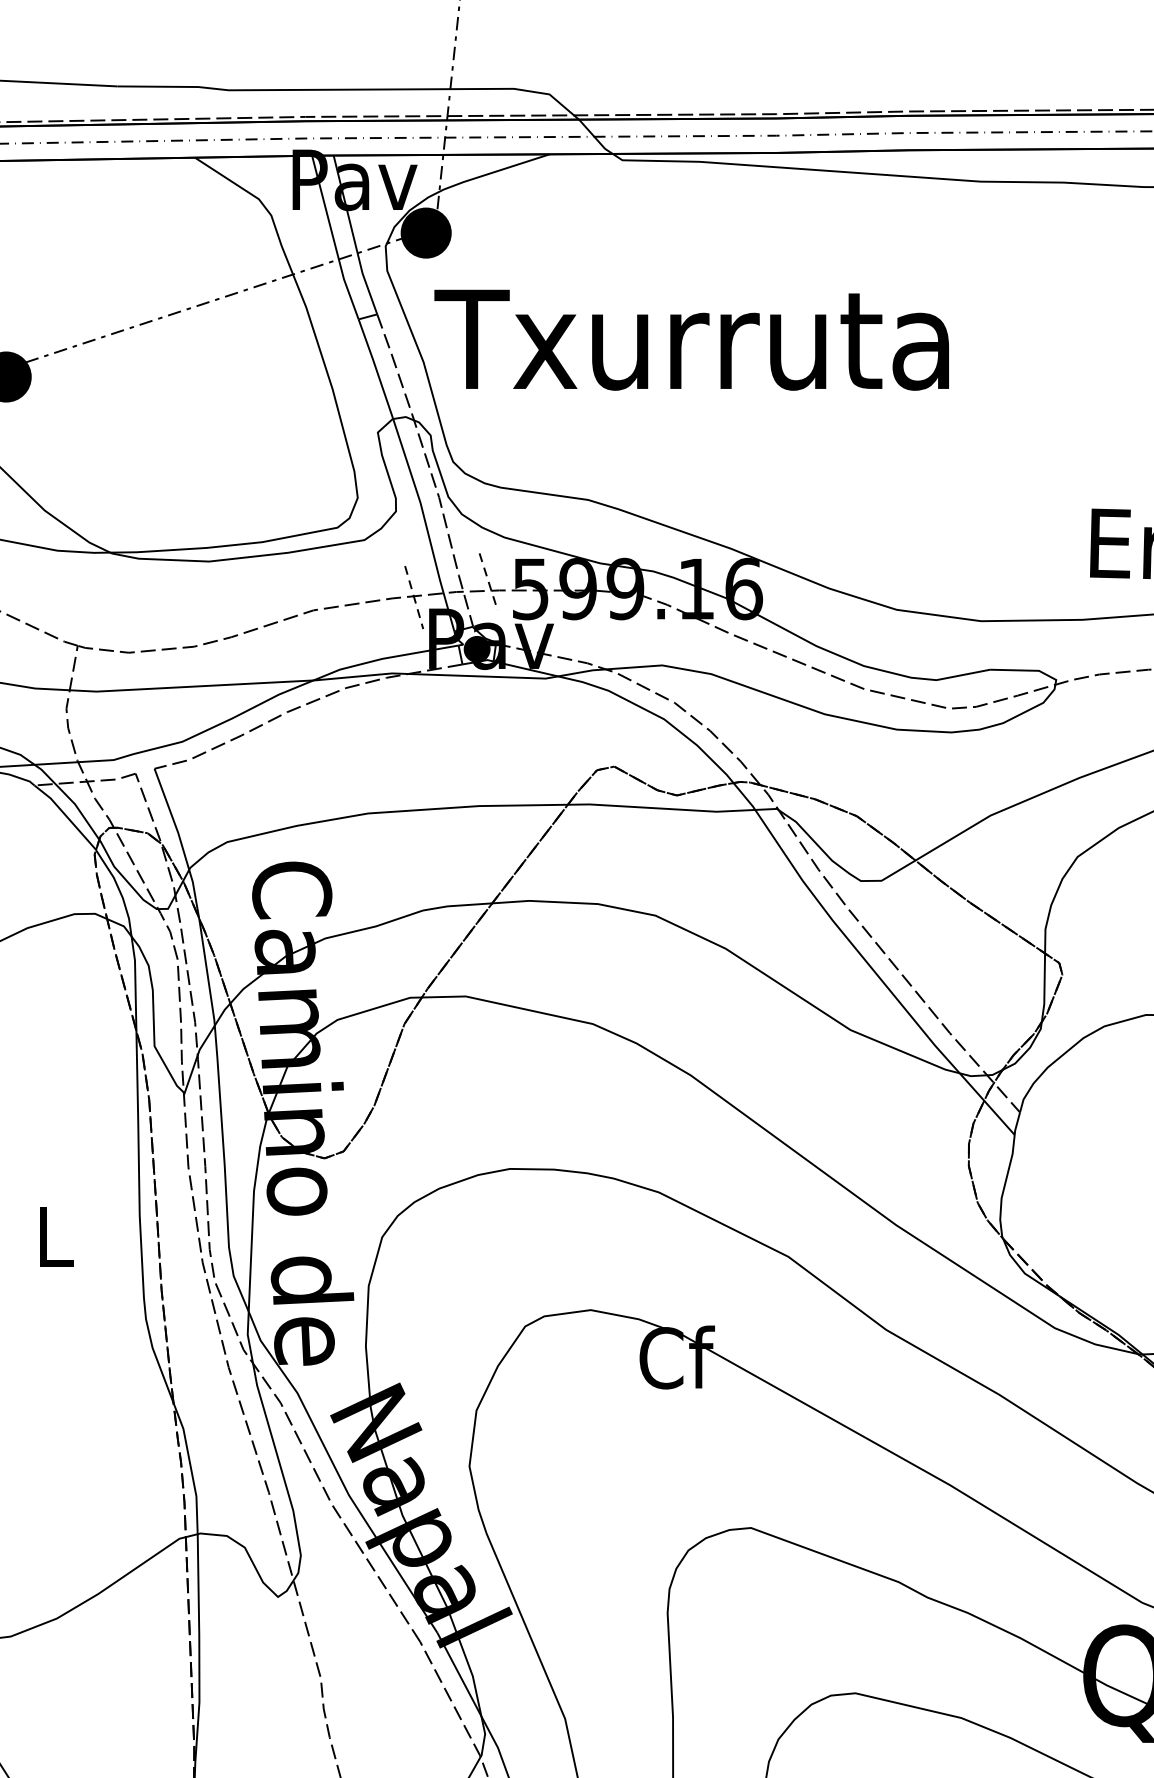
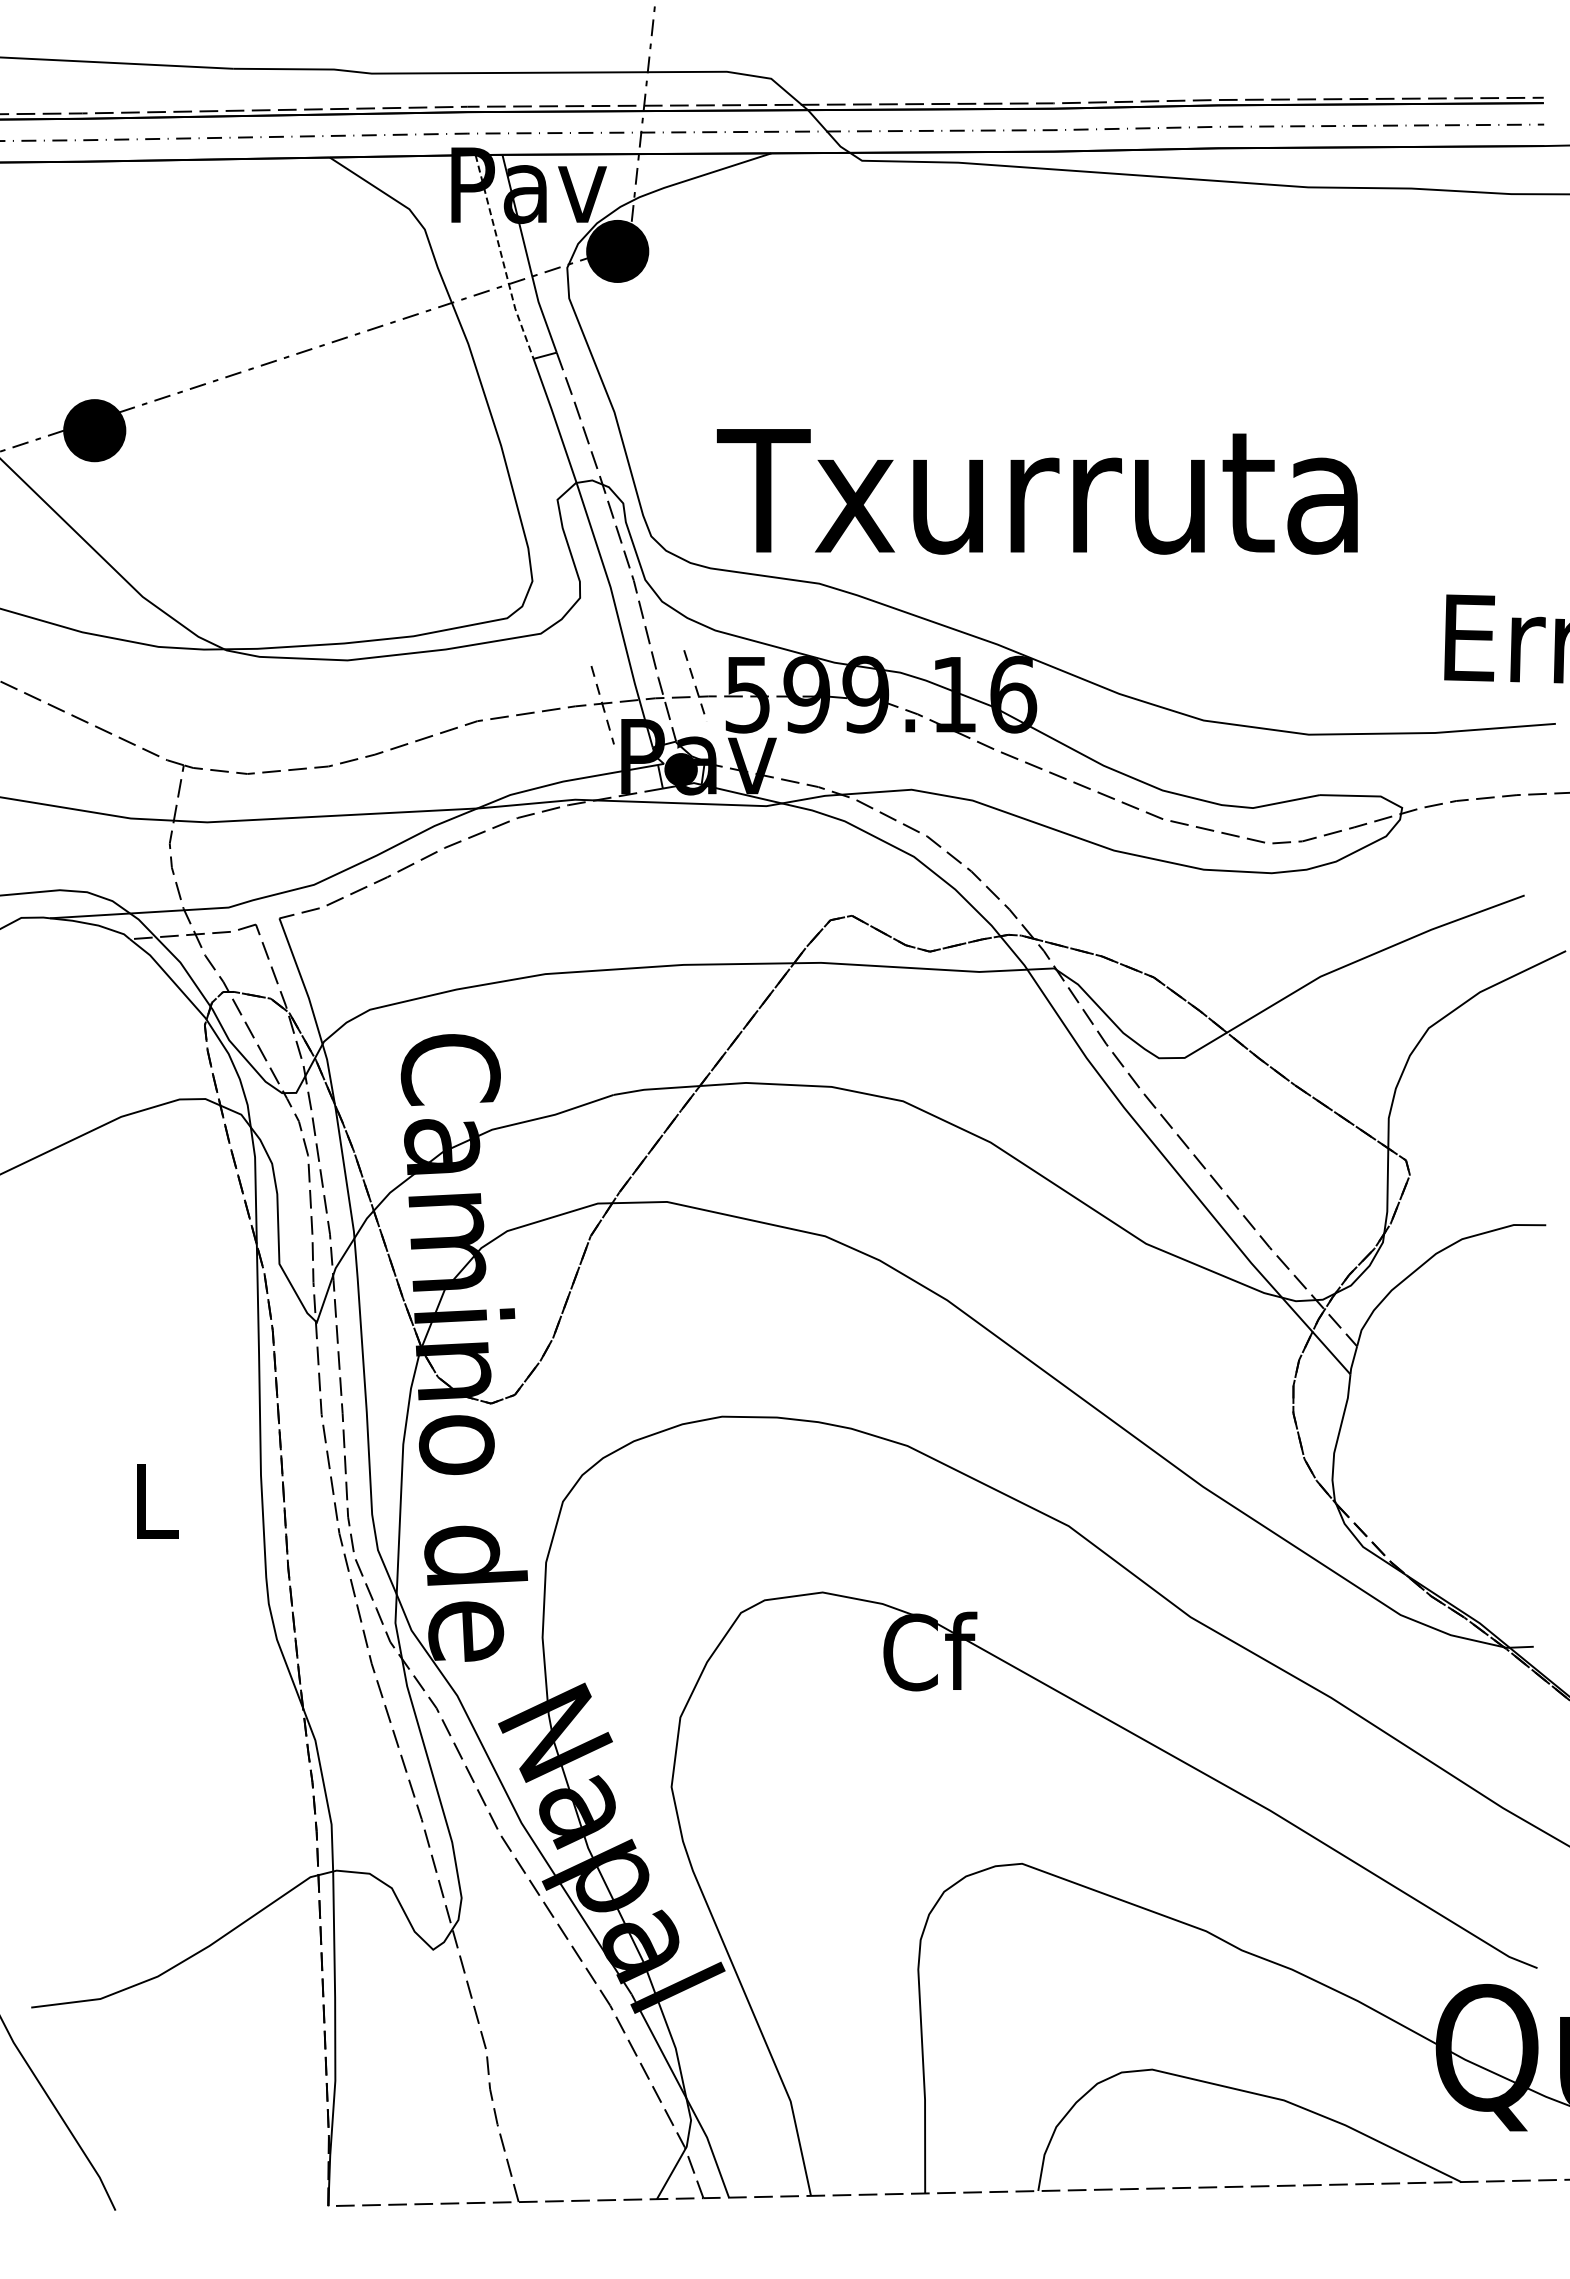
line: (333, 238) -> (502, 258), solid -> dashed
text: (691, 339) -> (1037, 491), moved

